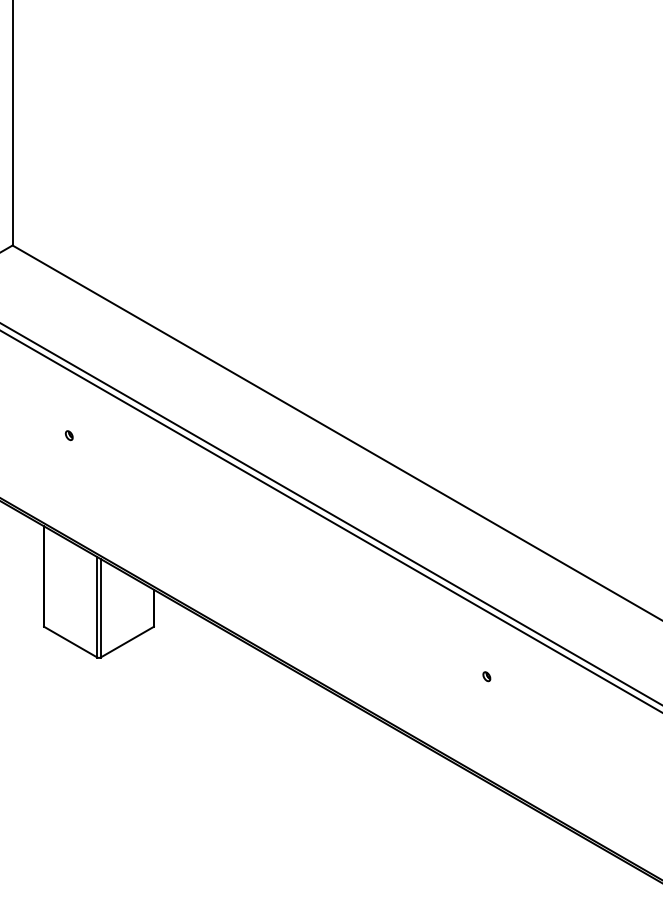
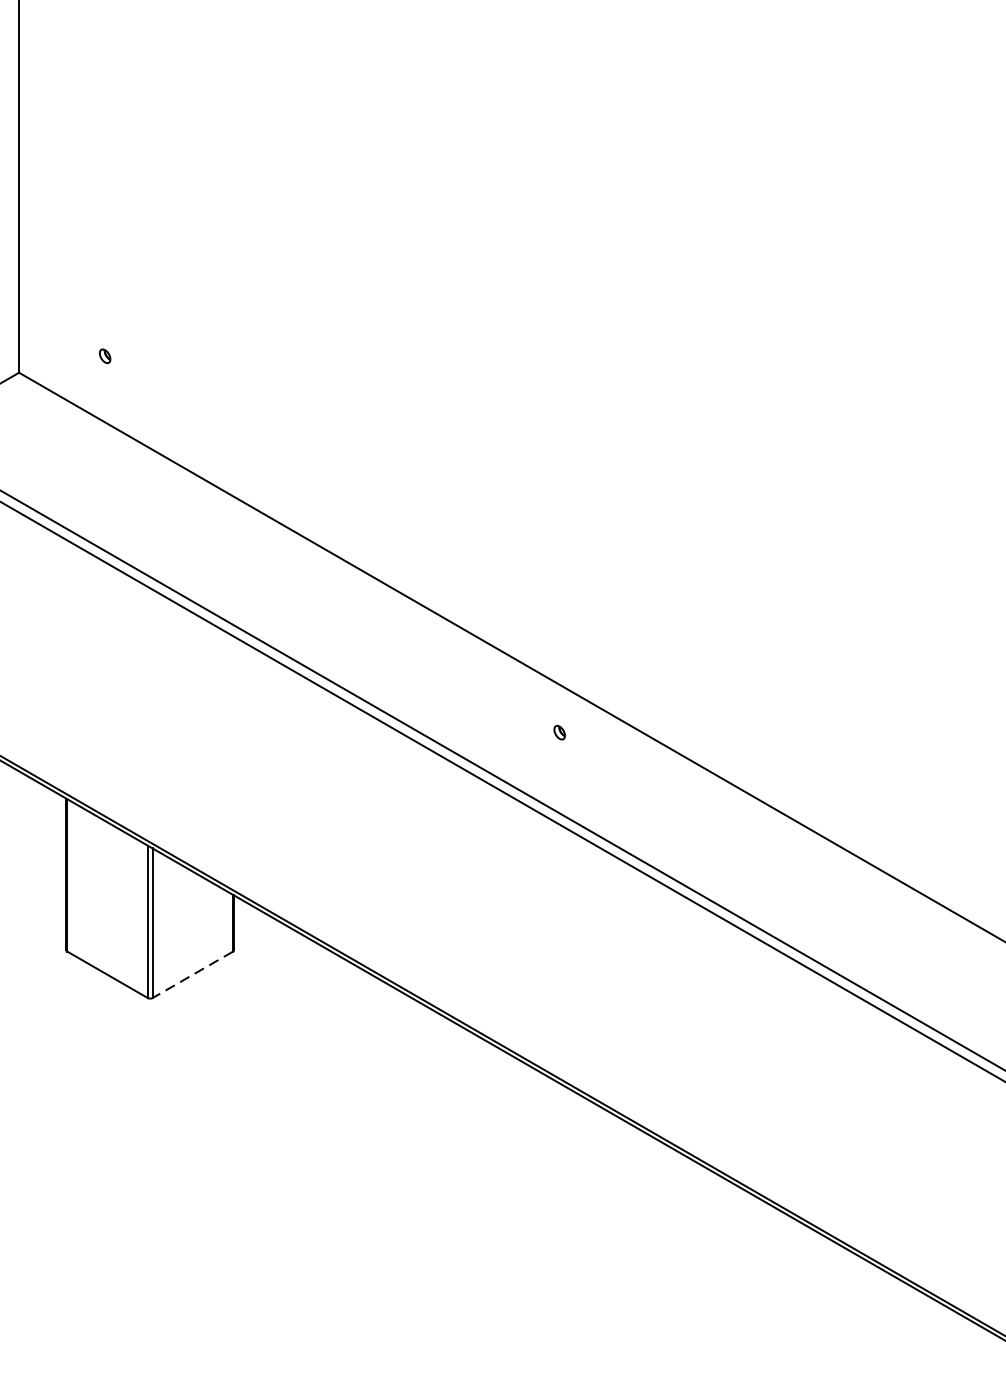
part: (68, 435) -> (103, 356), moved
line: (127, 642) -> (193, 975), solid -> dashed
part: (486, 676) -> (559, 732), moved

